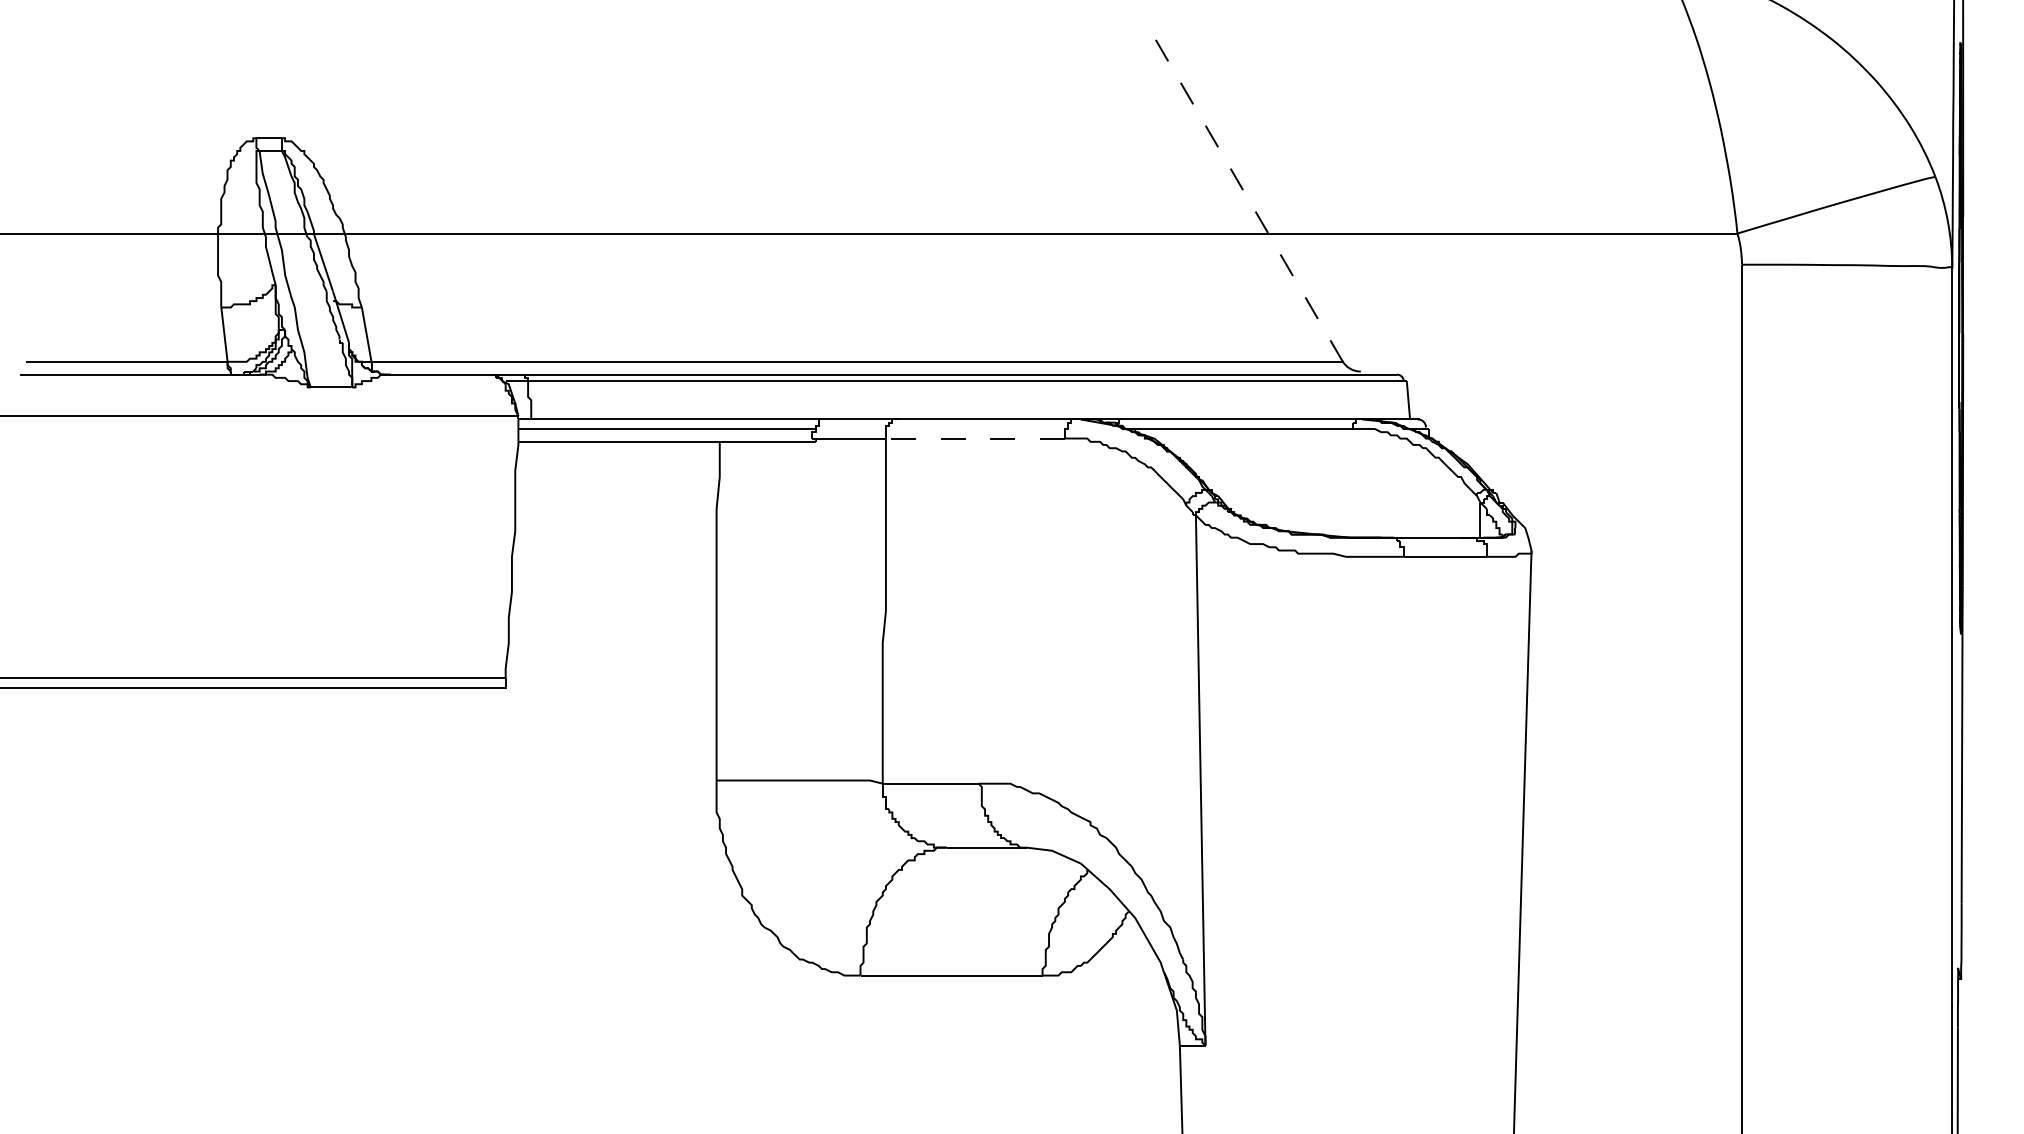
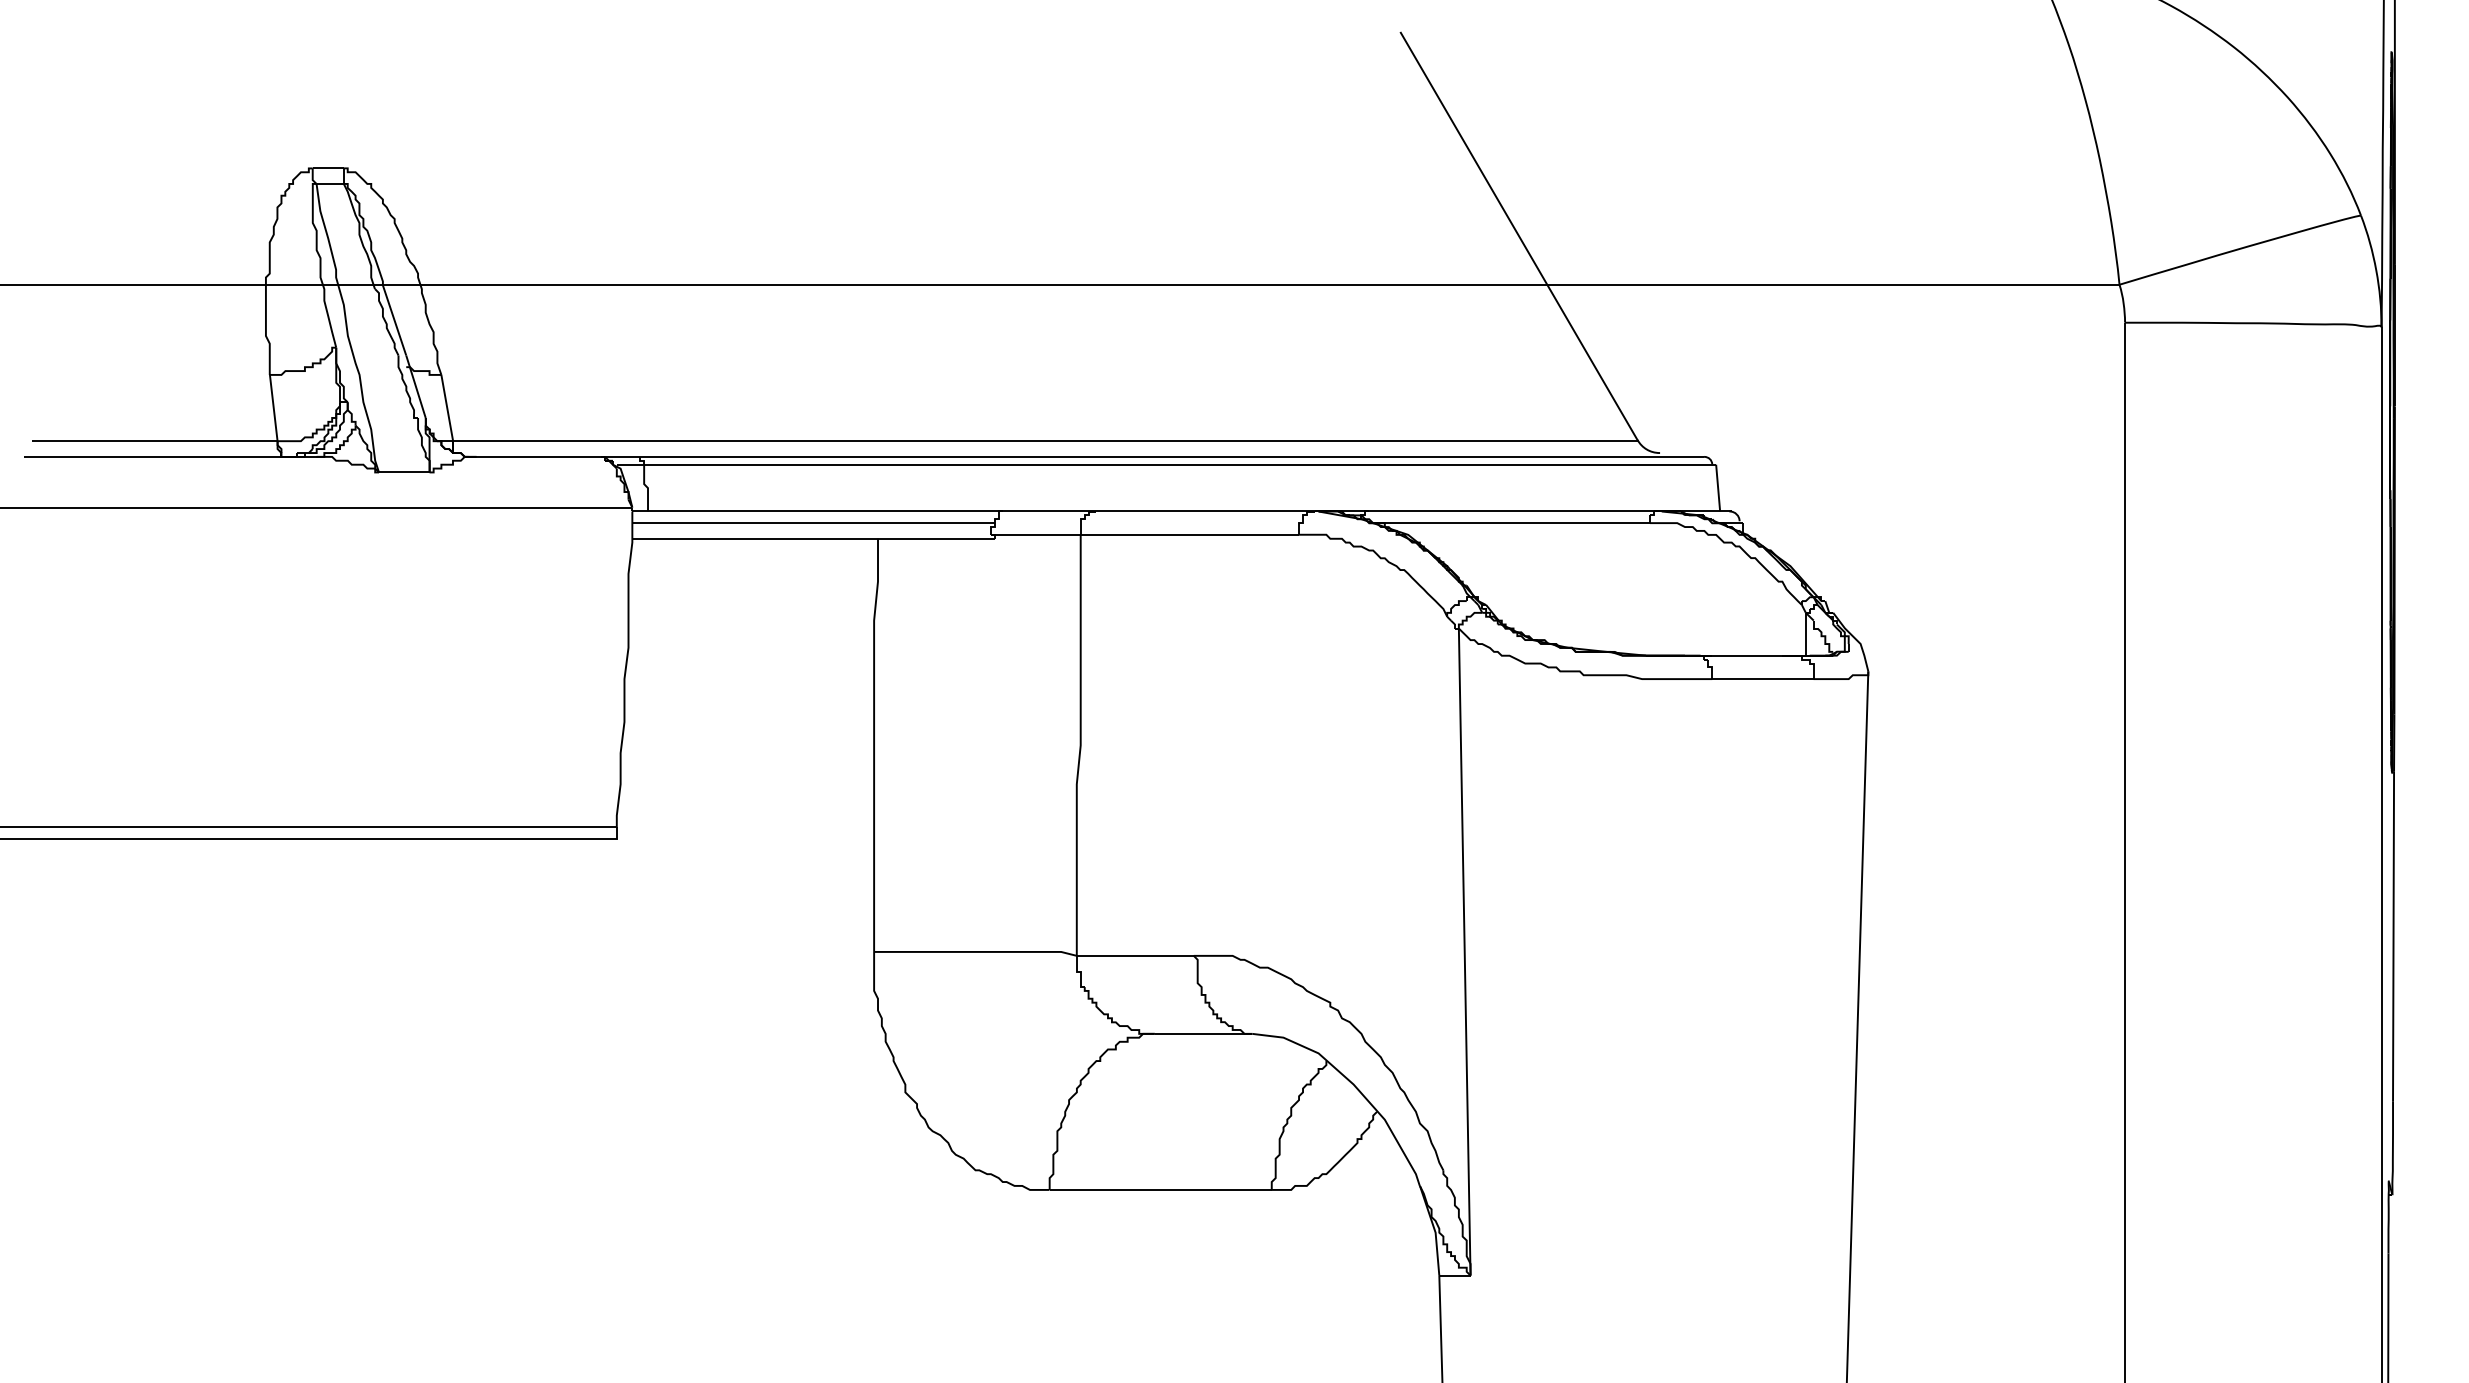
line: (1245, 194) -> (1519, 236), dashed -> solid
line: (975, 438) -> (1189, 534), dashed -> solid

